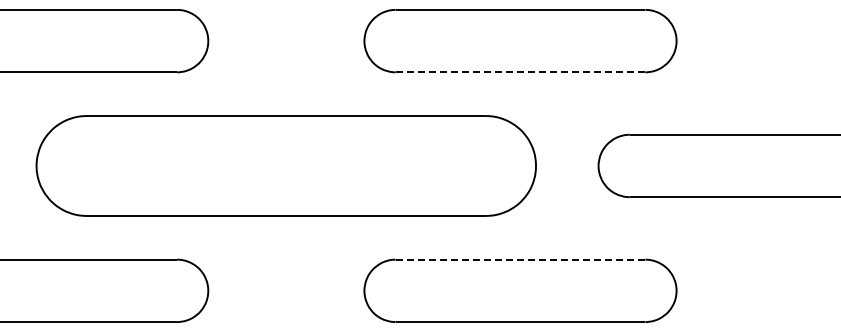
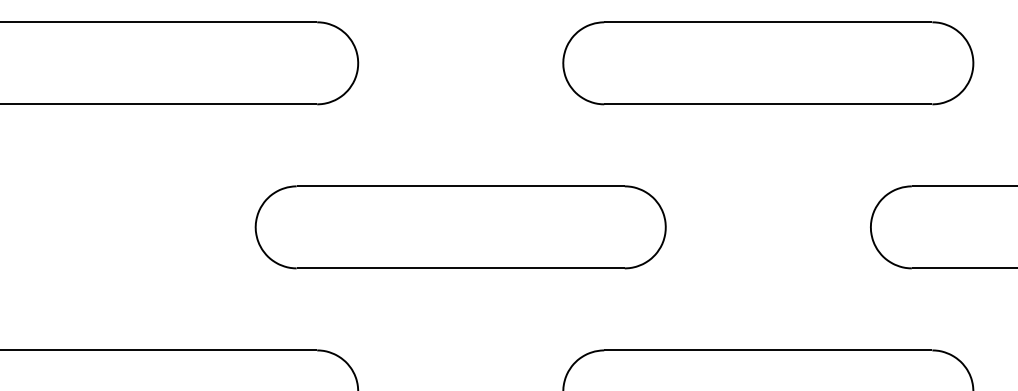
line: (520, 72) -> (768, 104), dashed -> solid
part: (286, 165) -> (460, 226), size x0.62
line: (520, 259) -> (768, 350), dashed -> solid

